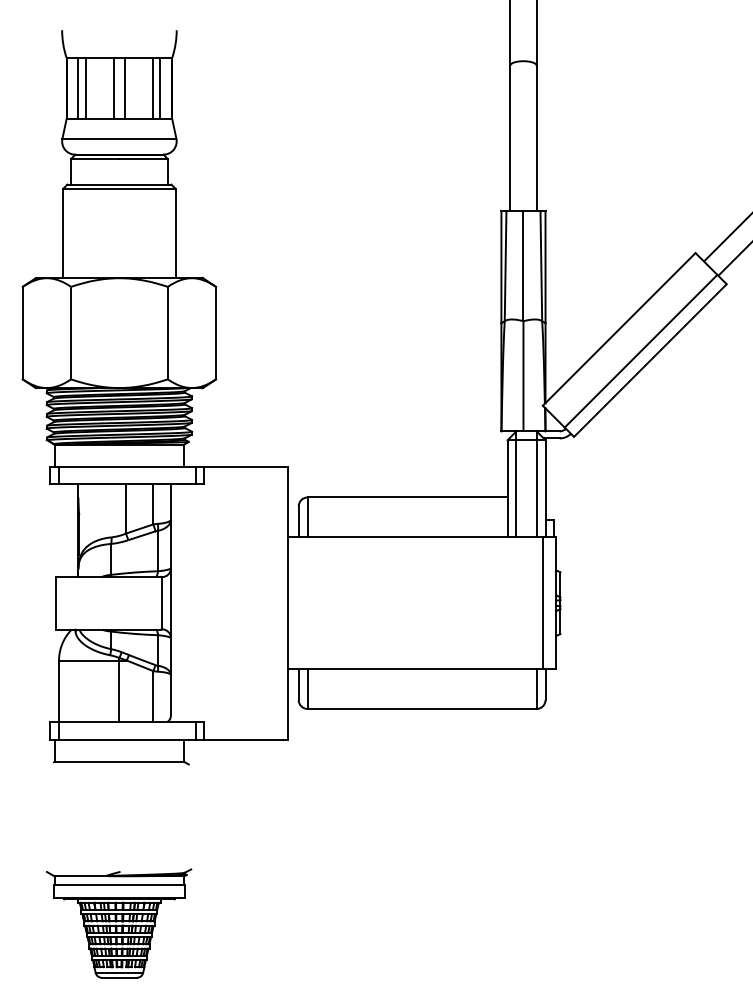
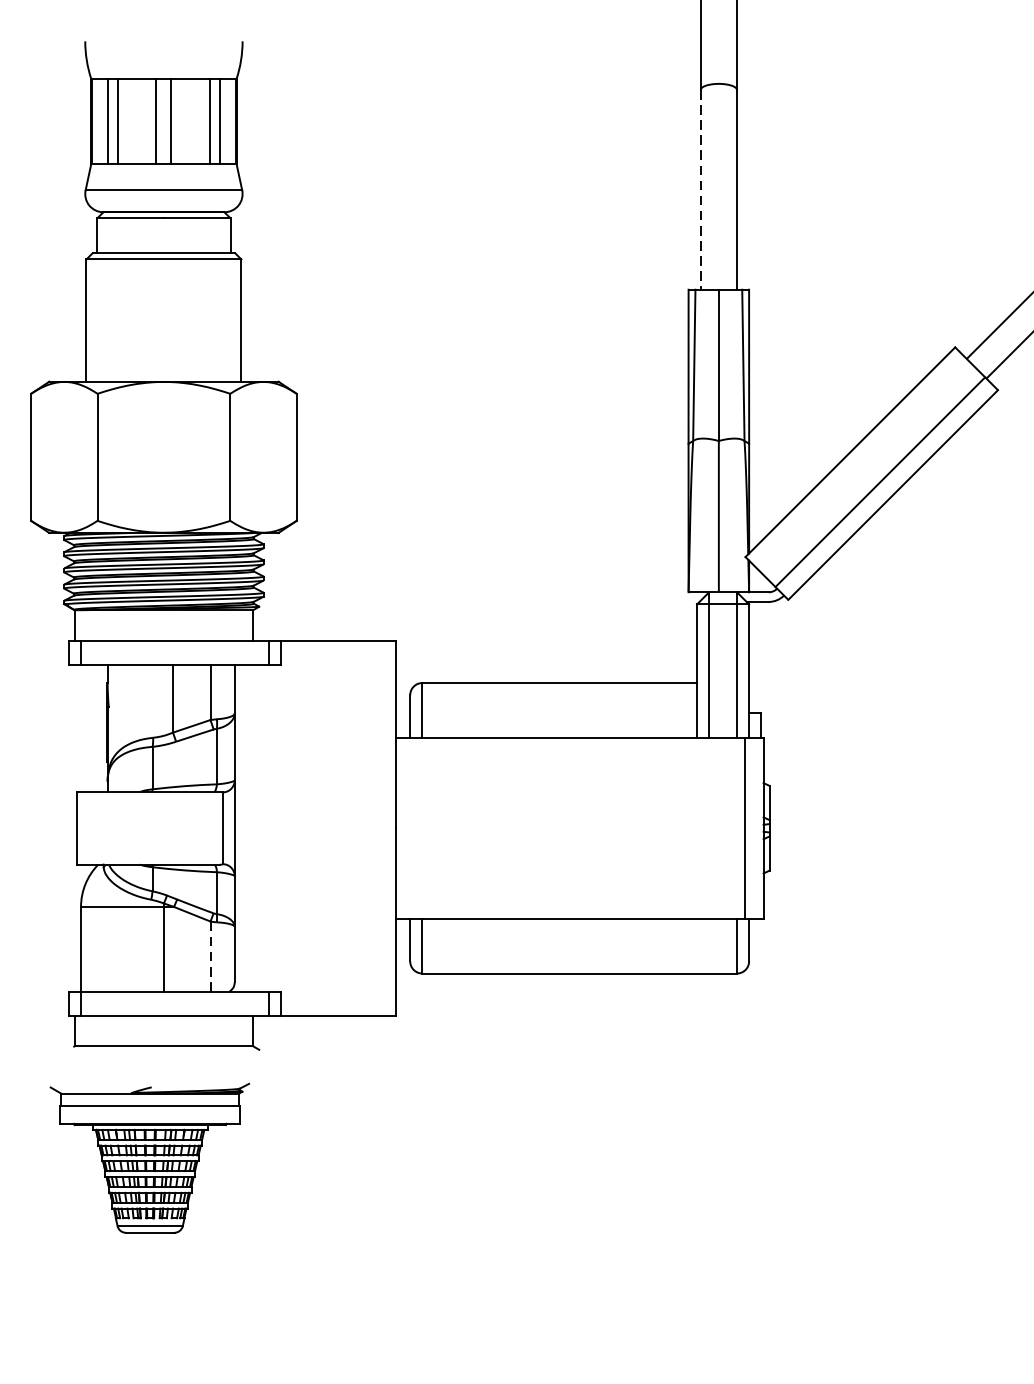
line: (510, 138) -> (701, 190), solid -> dashed
line: (153, 696) -> (210, 956), solid -> dashed
part: (119, 923) -> (150, 1158), moved

